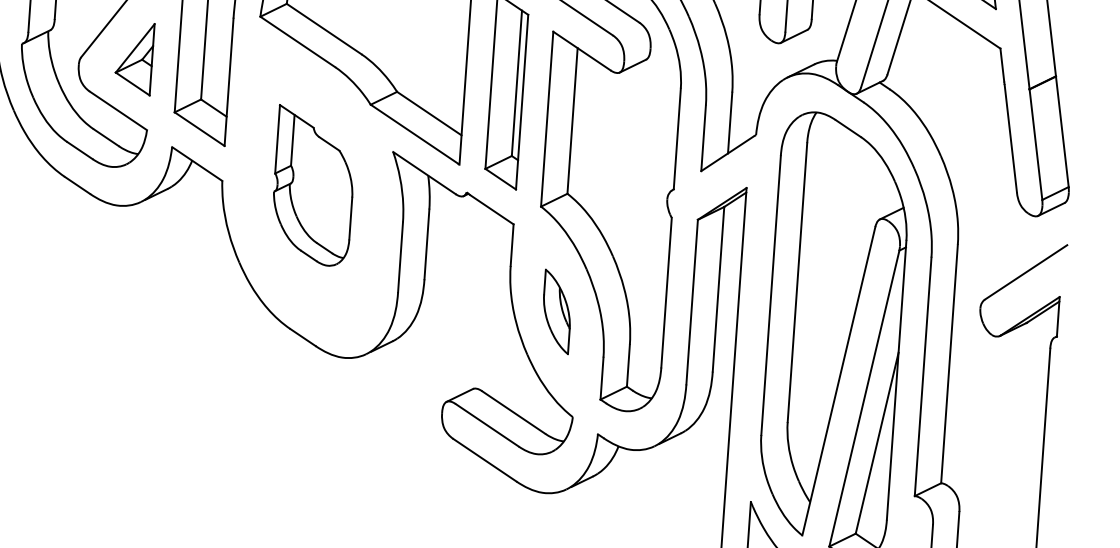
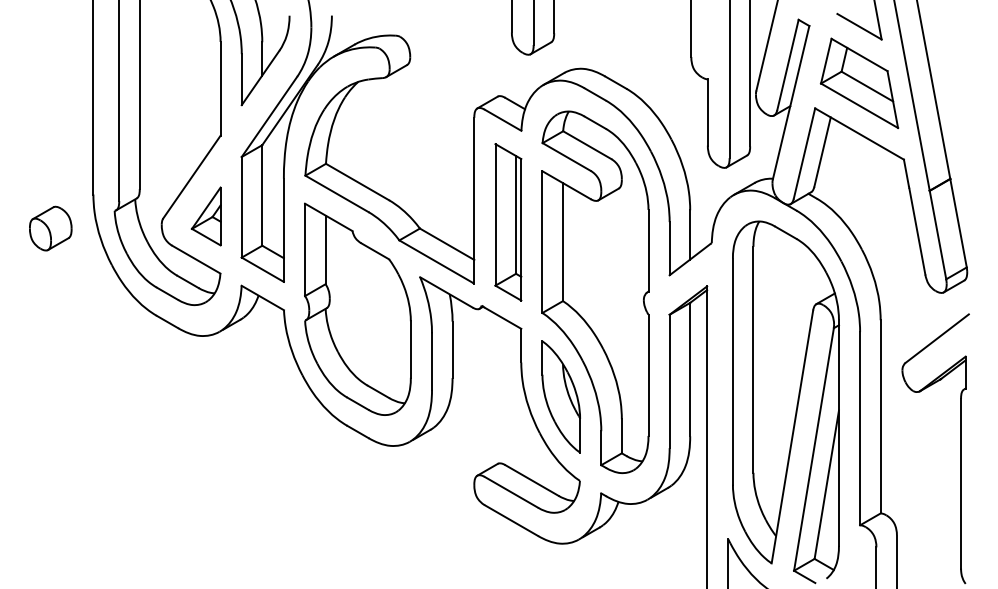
part: (313, 185) -> (357, 308), size x1.67
part: (556, 311) -> (560, 396), size x1.67

